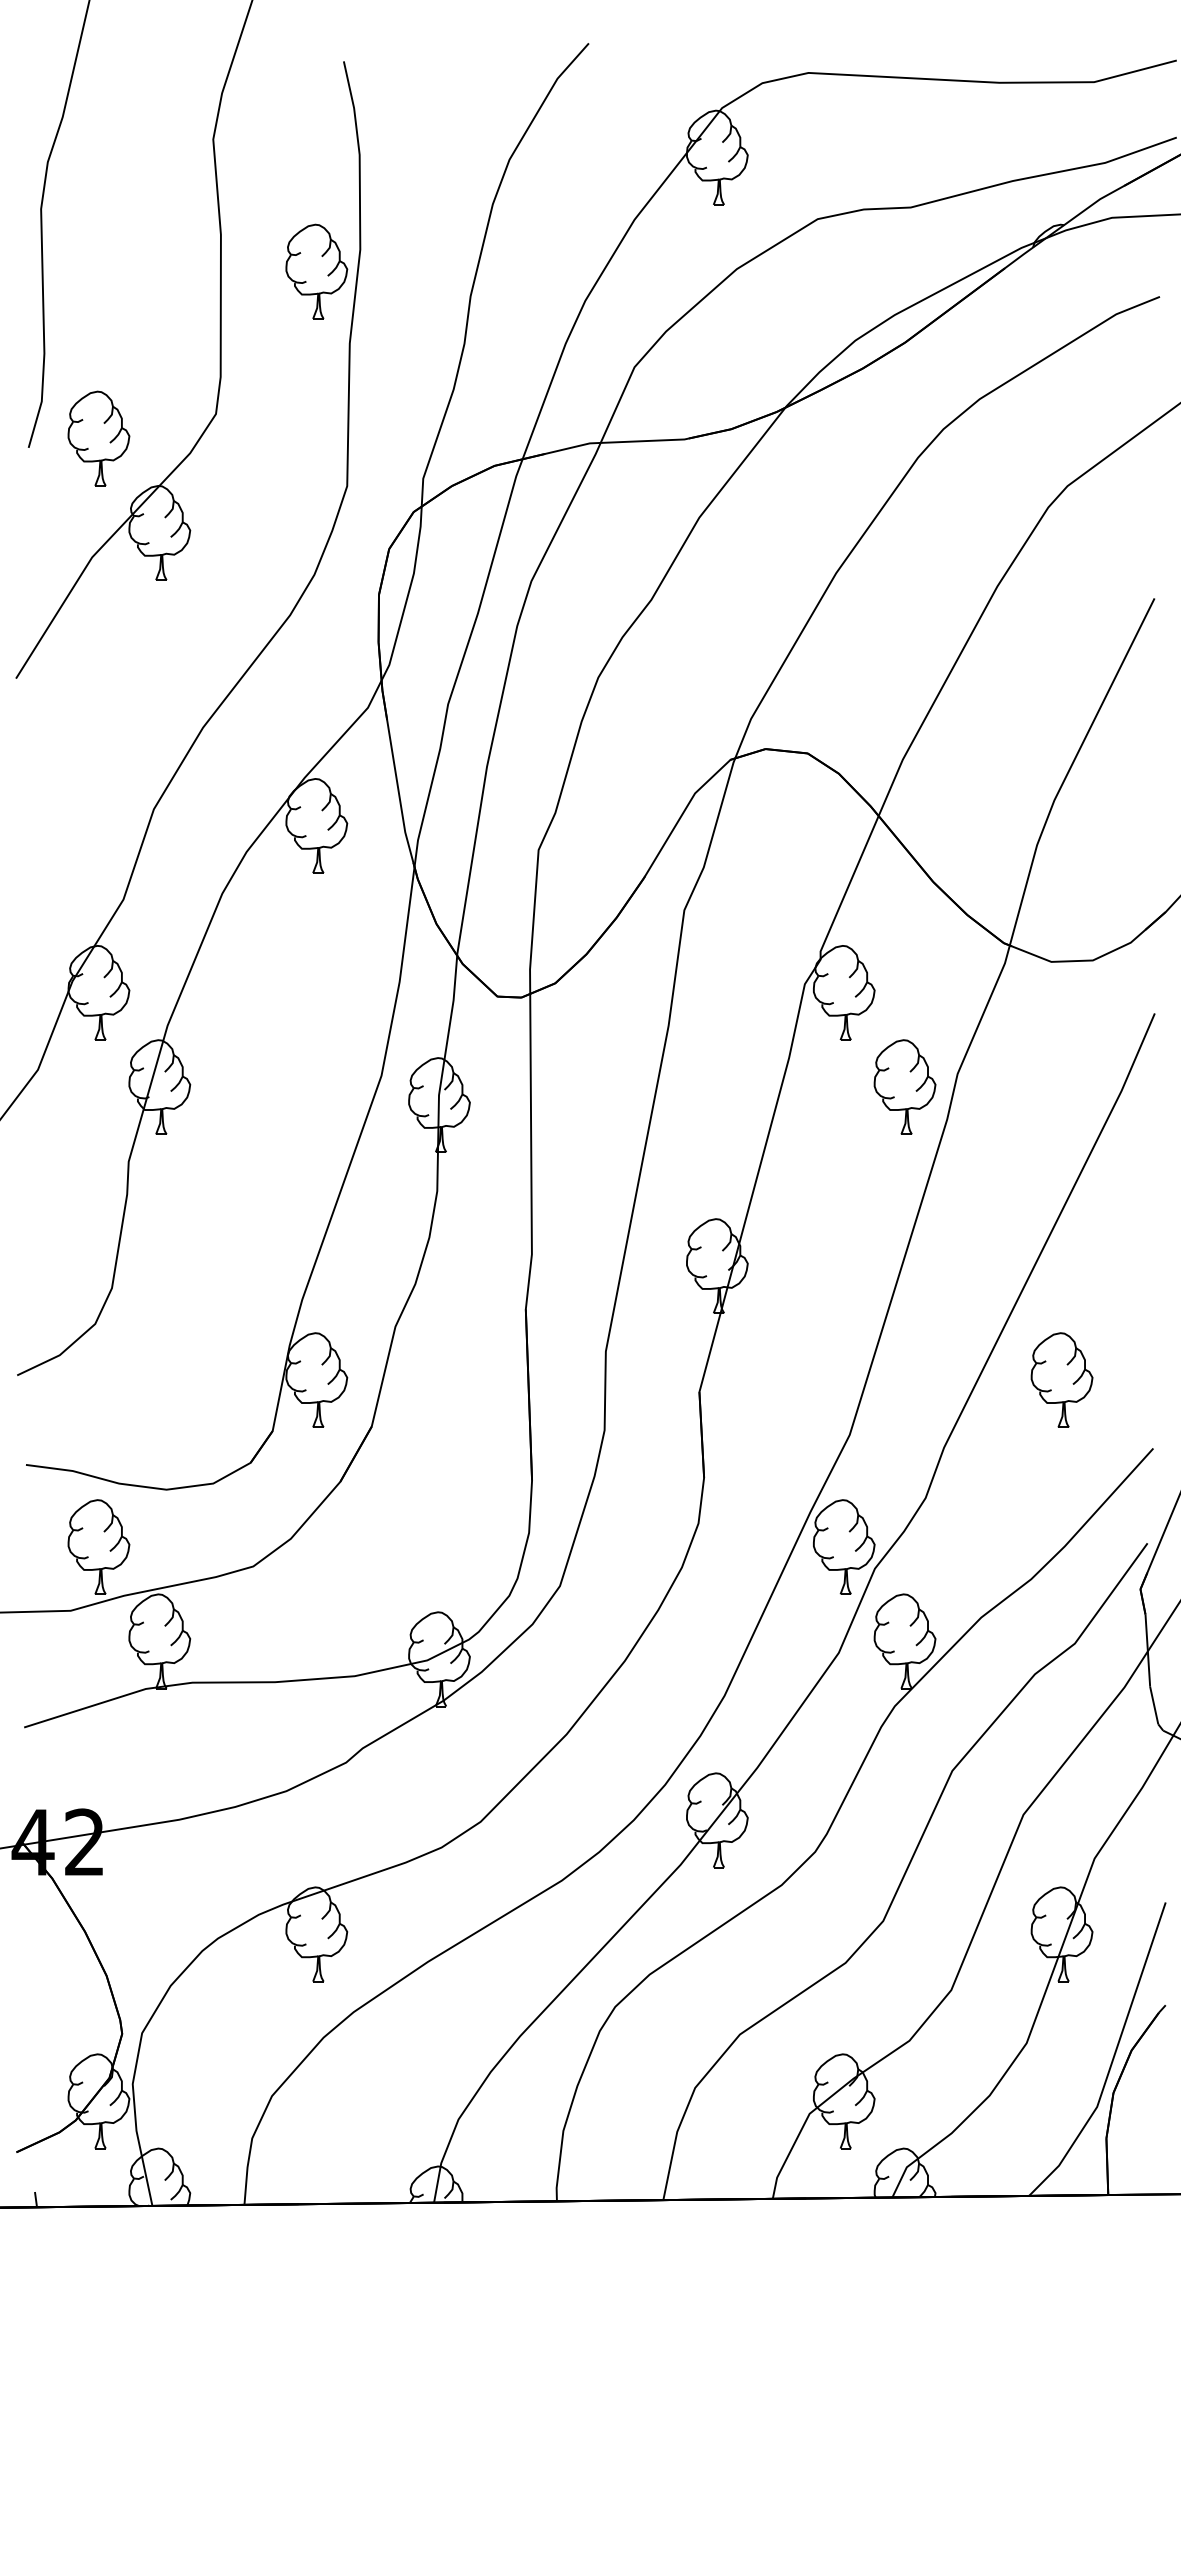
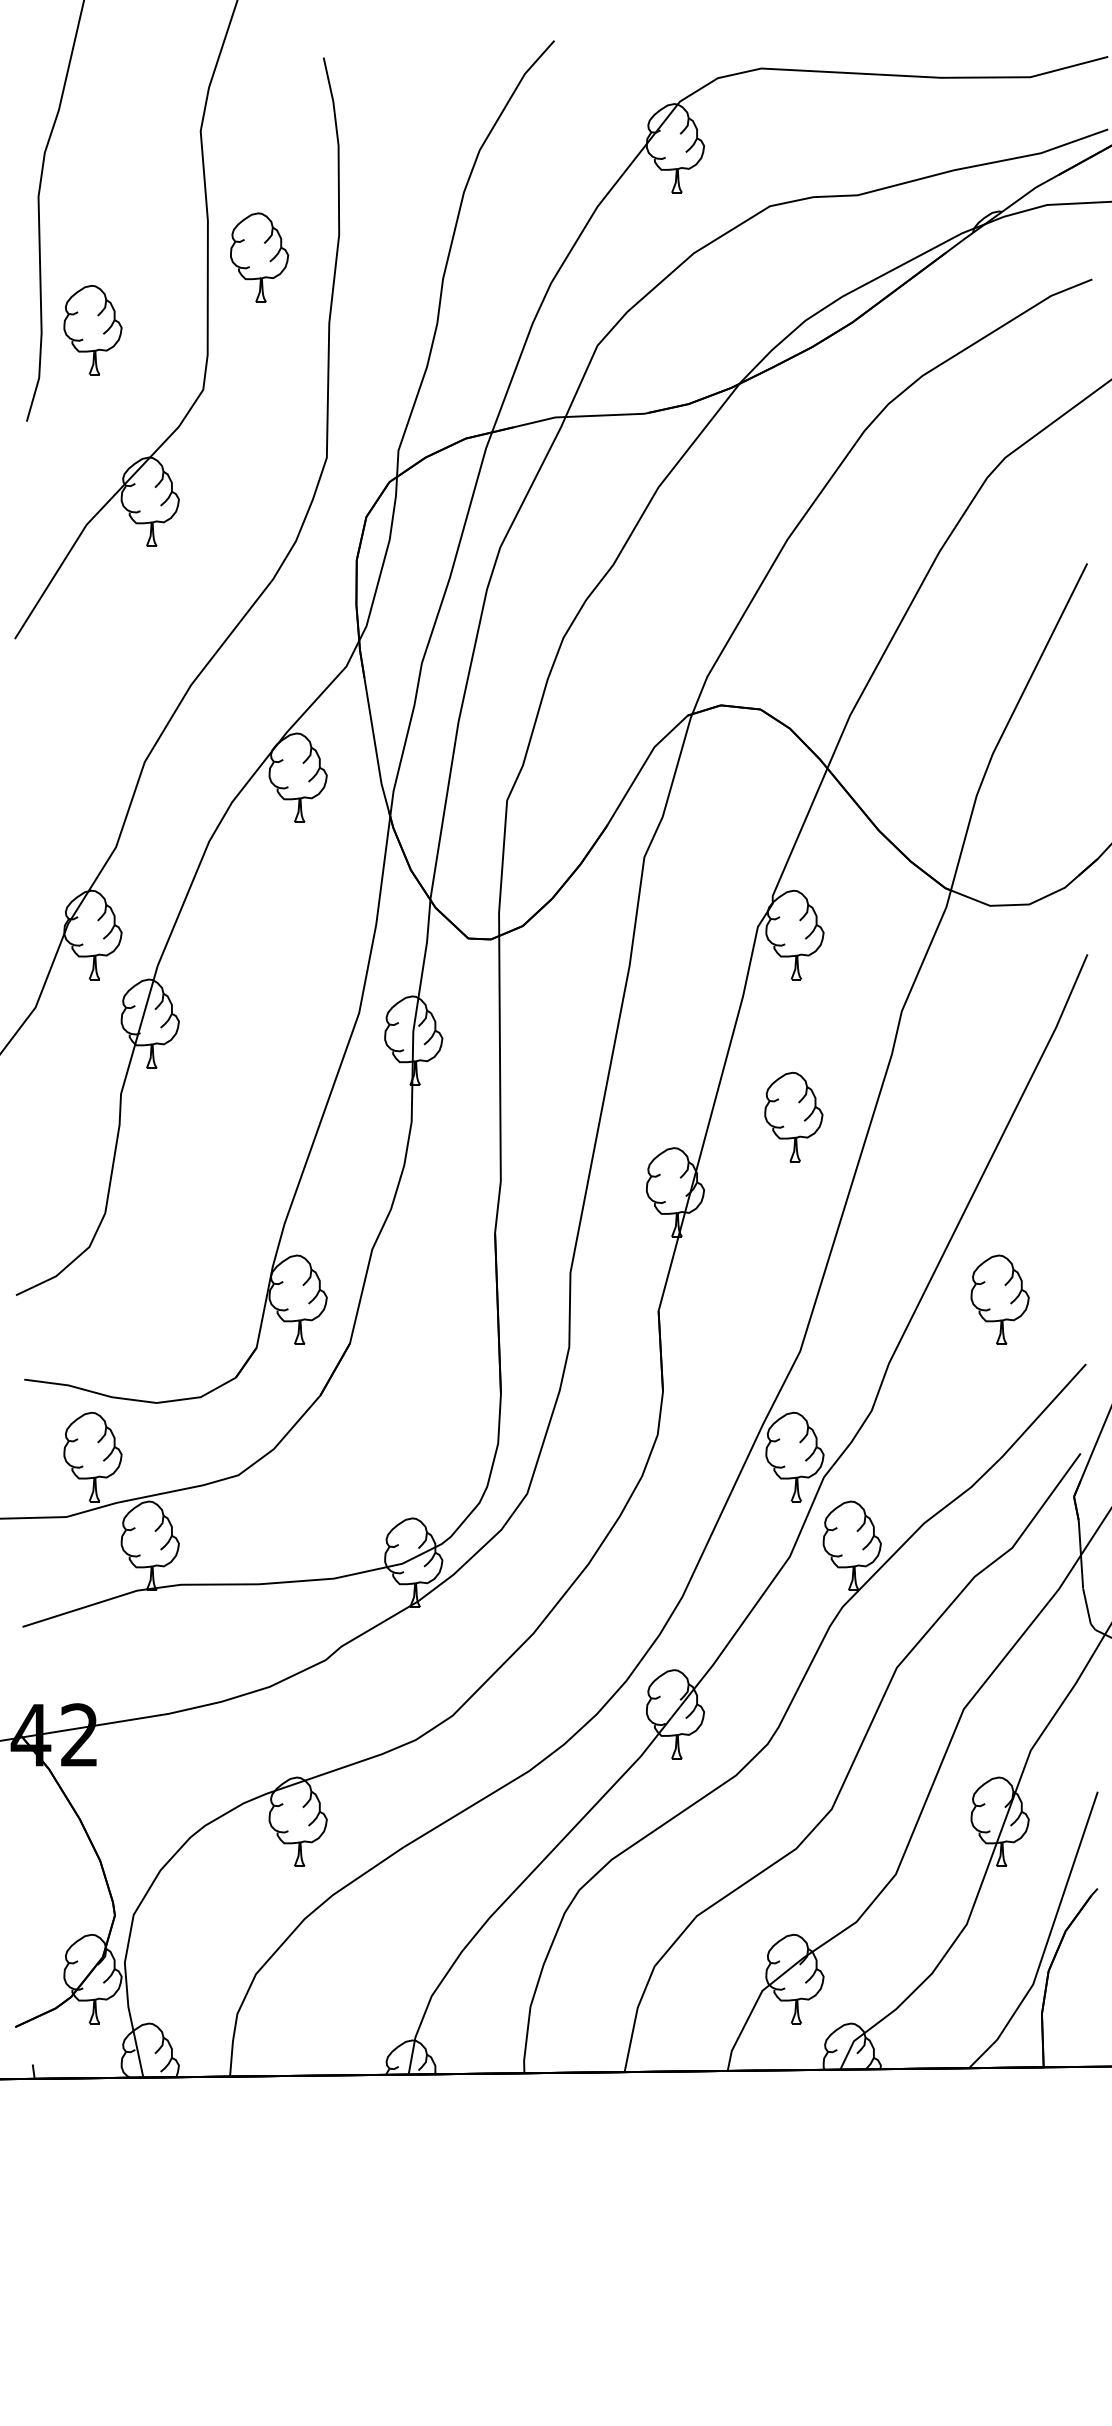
part: (316, 271) -> (259, 257), moved
part: (98, 438) -> (92, 329), moved
part: (904, 1086) -> (793, 1116), moved

